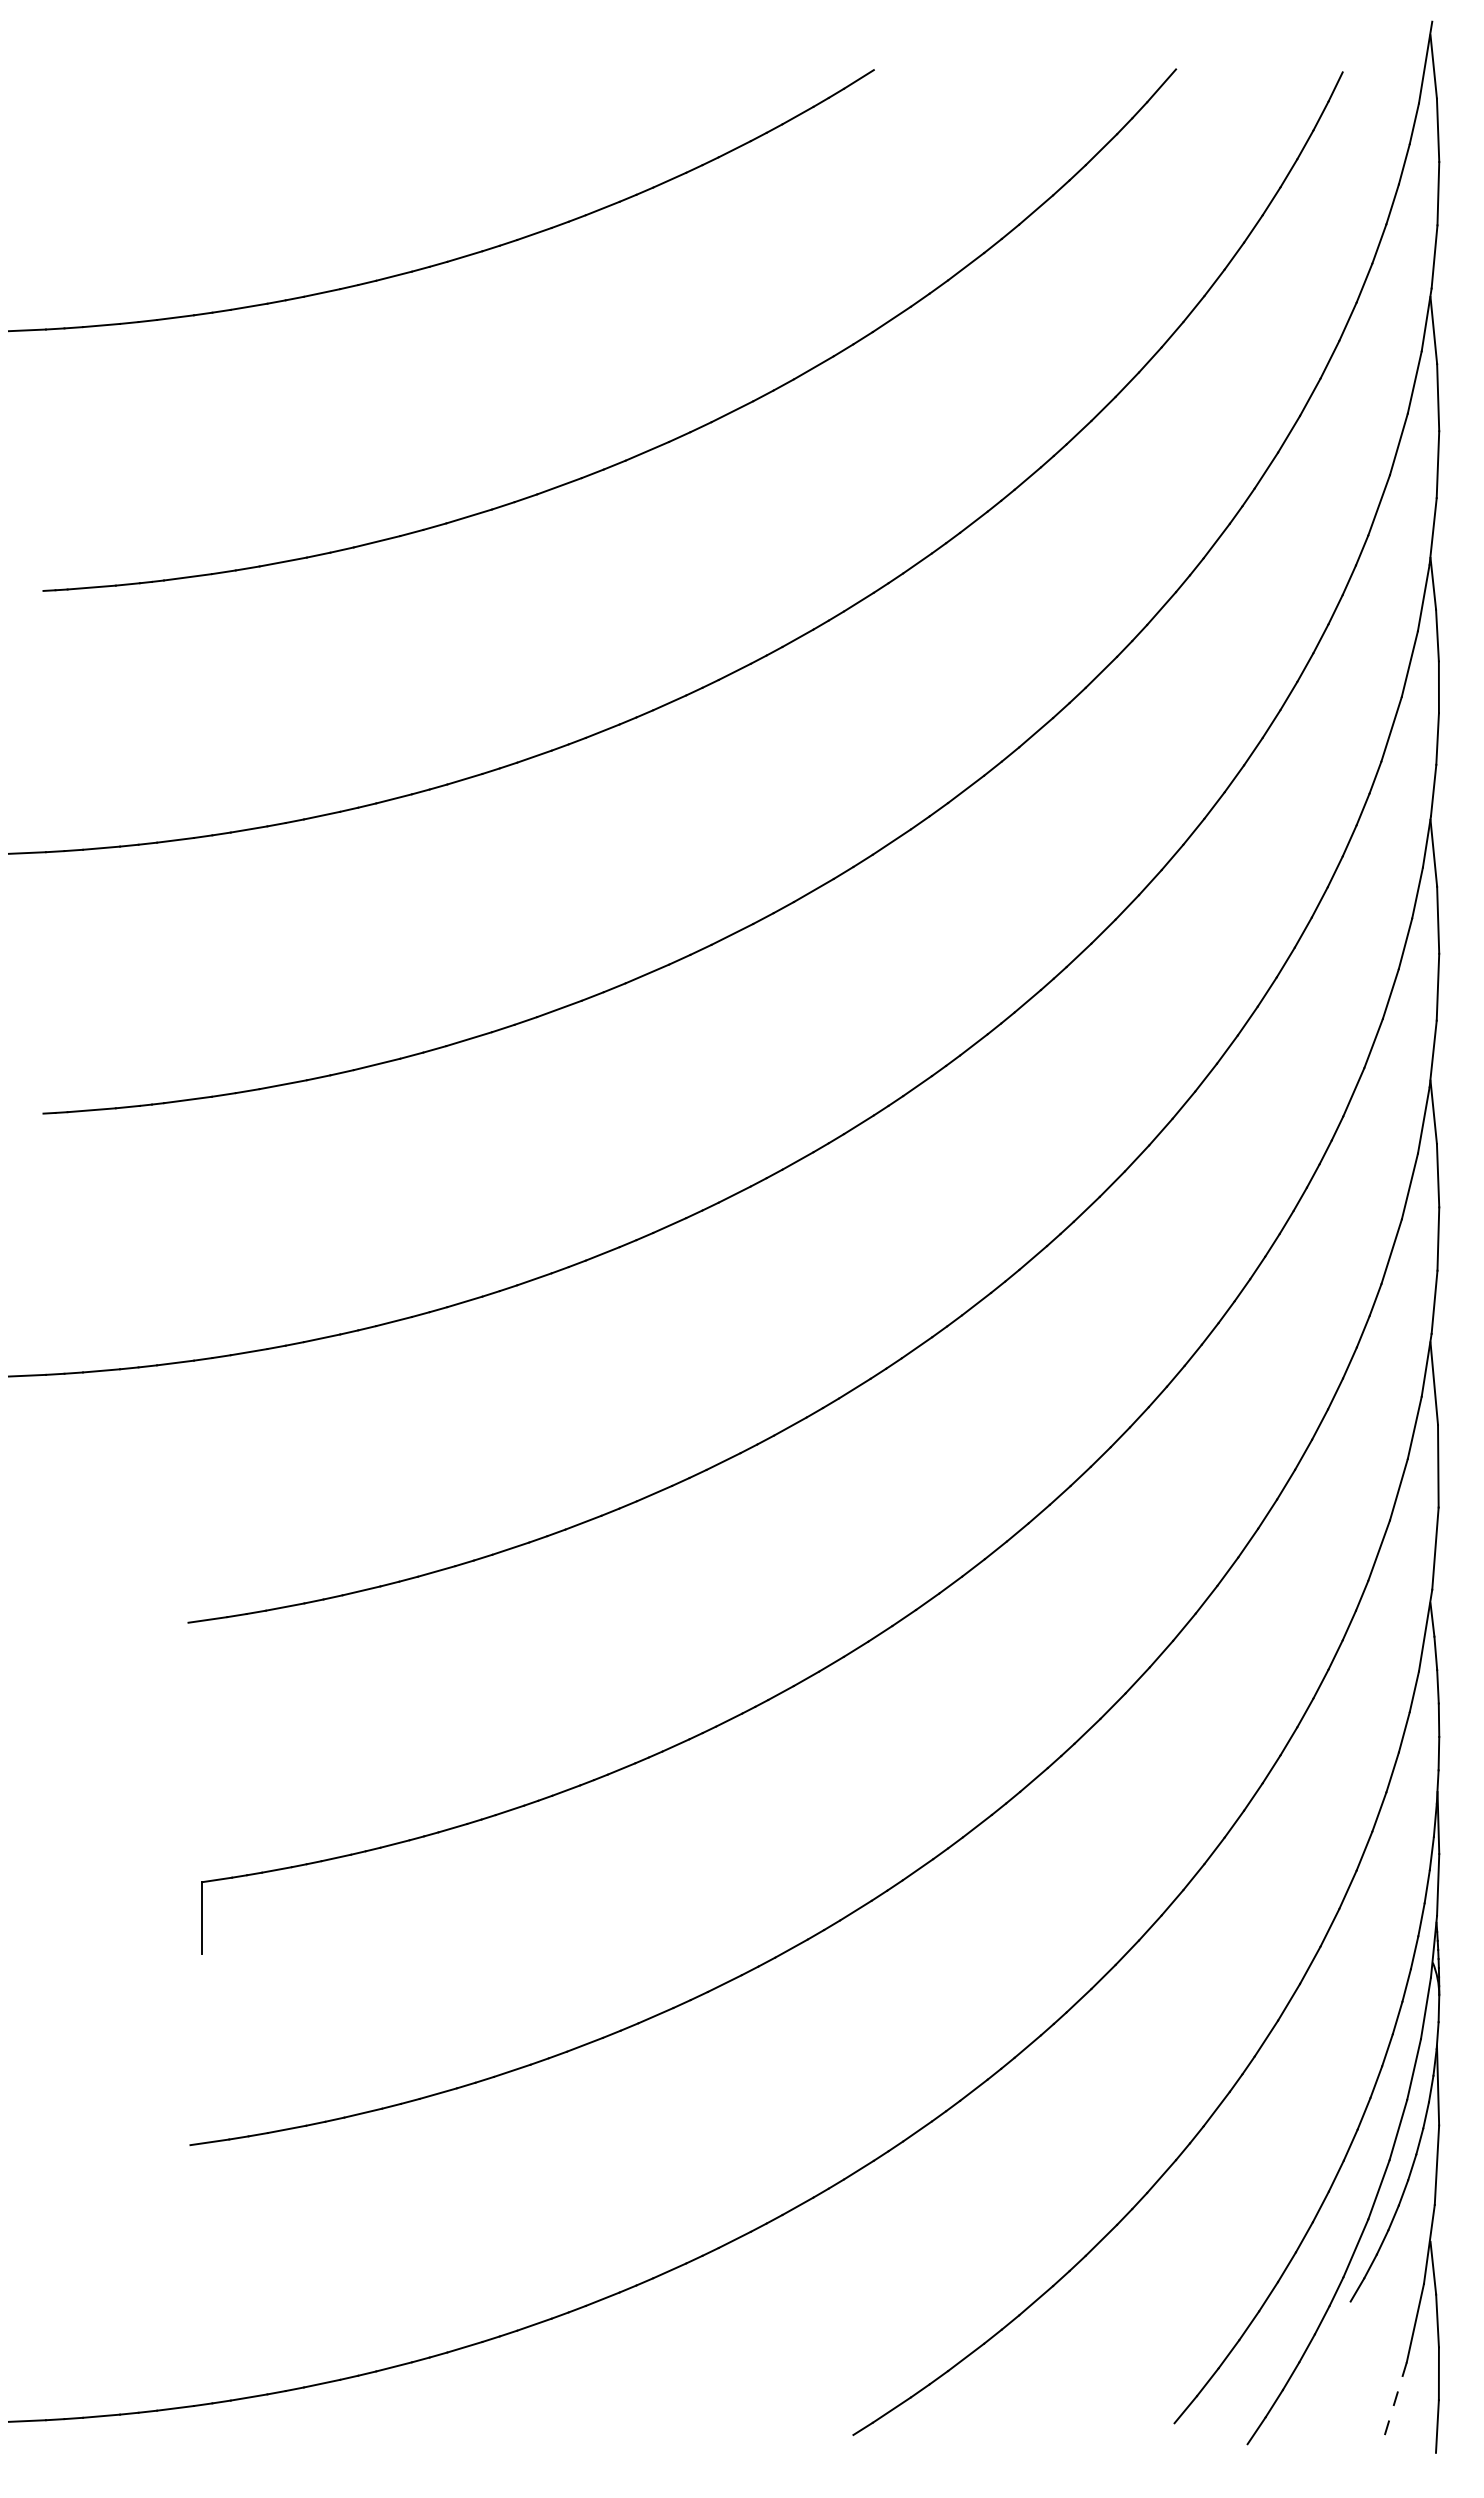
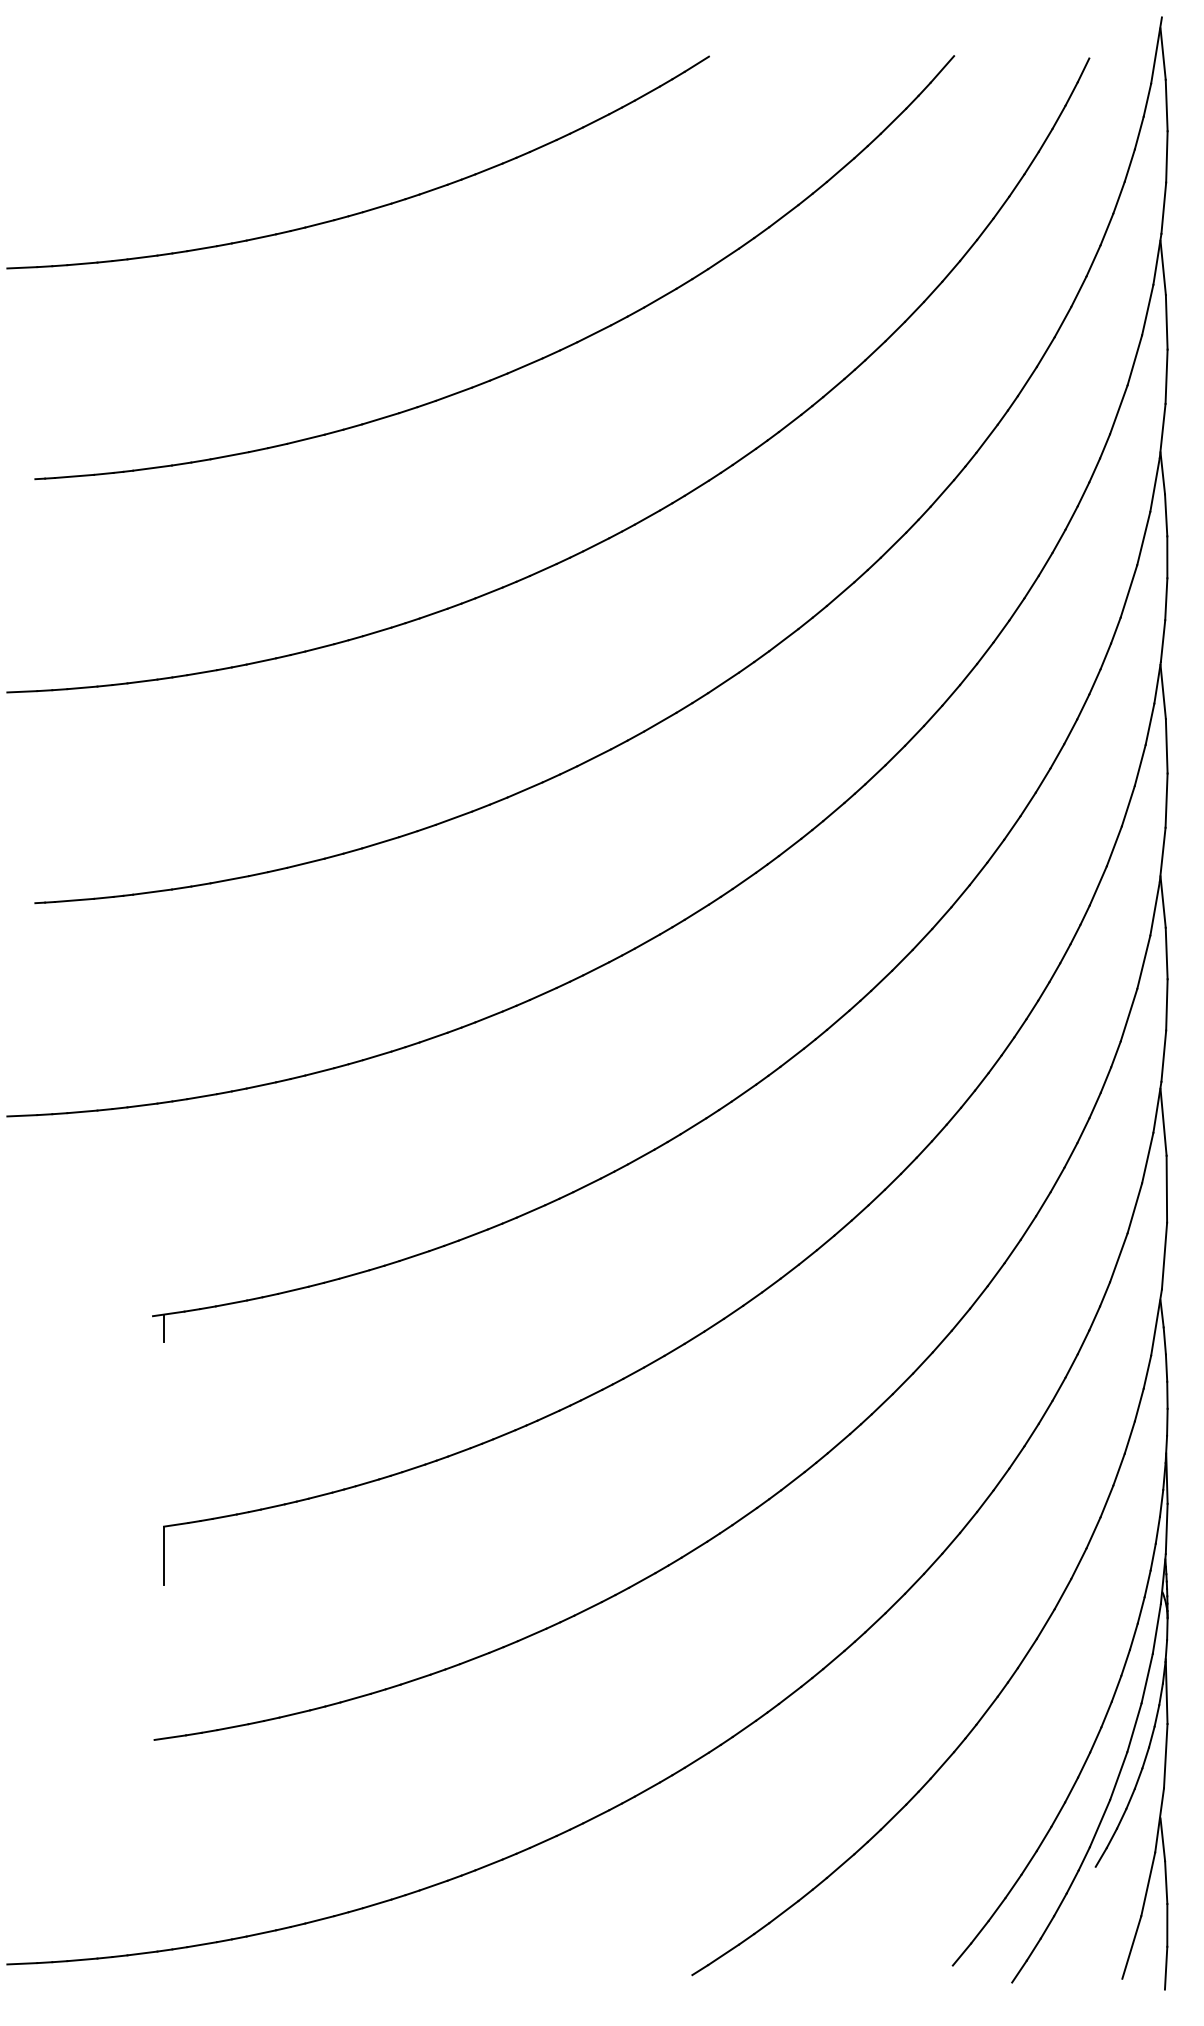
line: (202, 1637) -> (164, 1328), added
line: (1394, 2401) -> (1131, 1947), dashed -> solid

